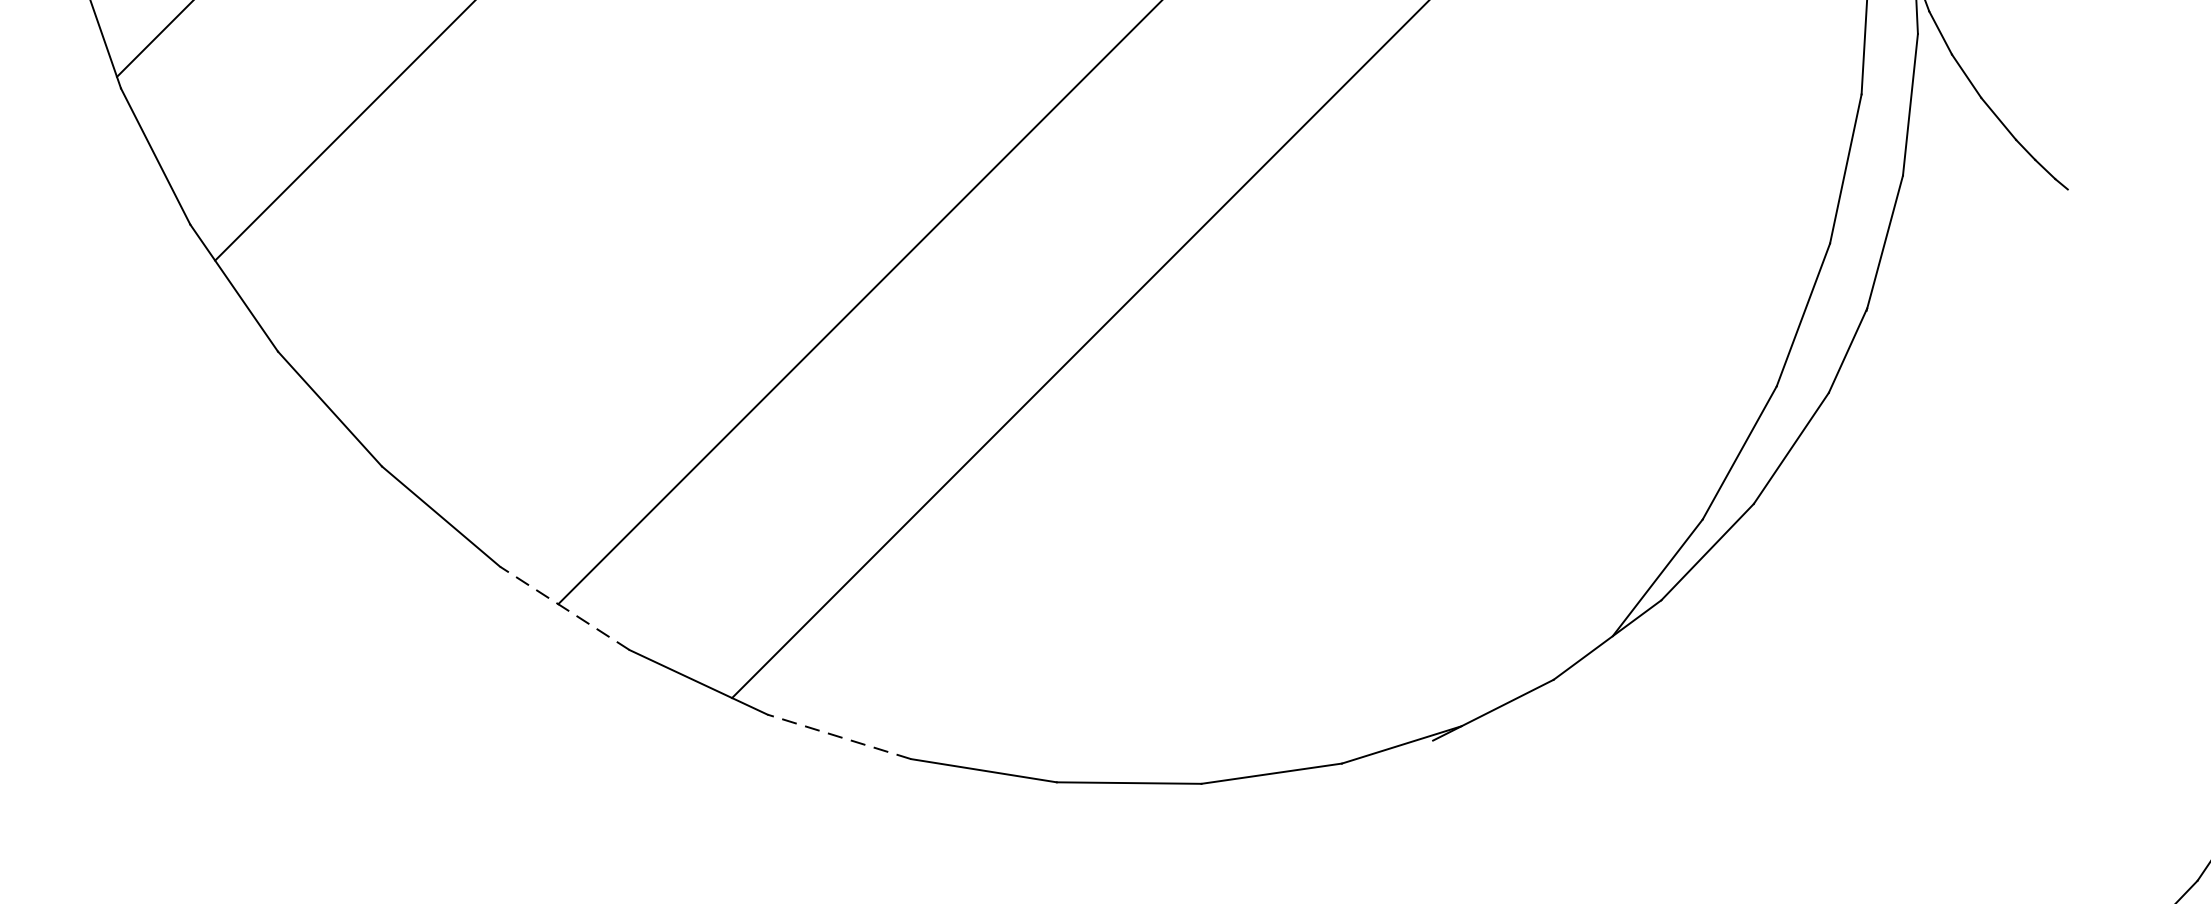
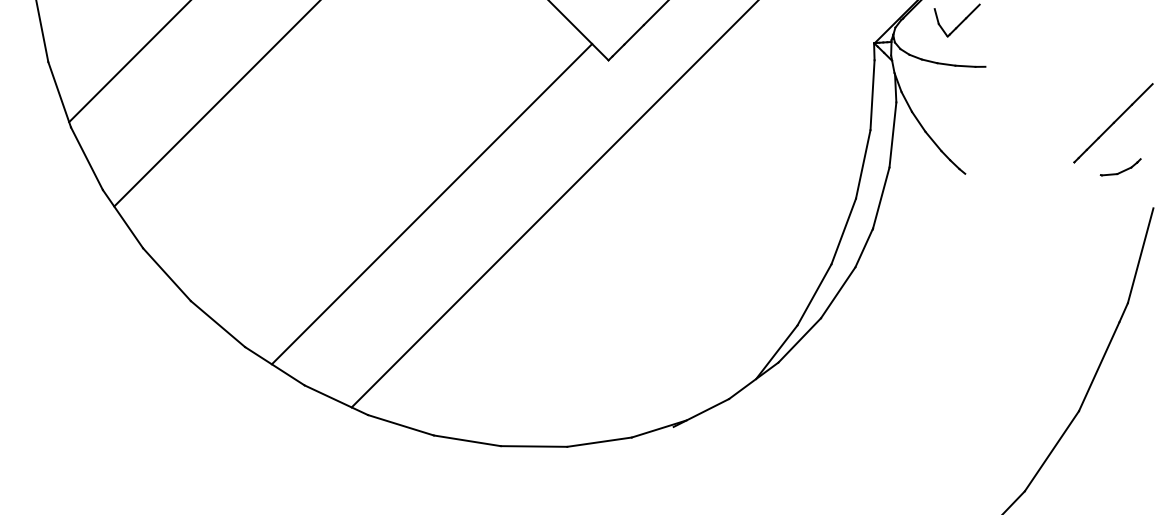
line: (564, 606) -> (274, 365), dashed -> solid
line: (838, 737) -> (400, 425), dashed -> solid

